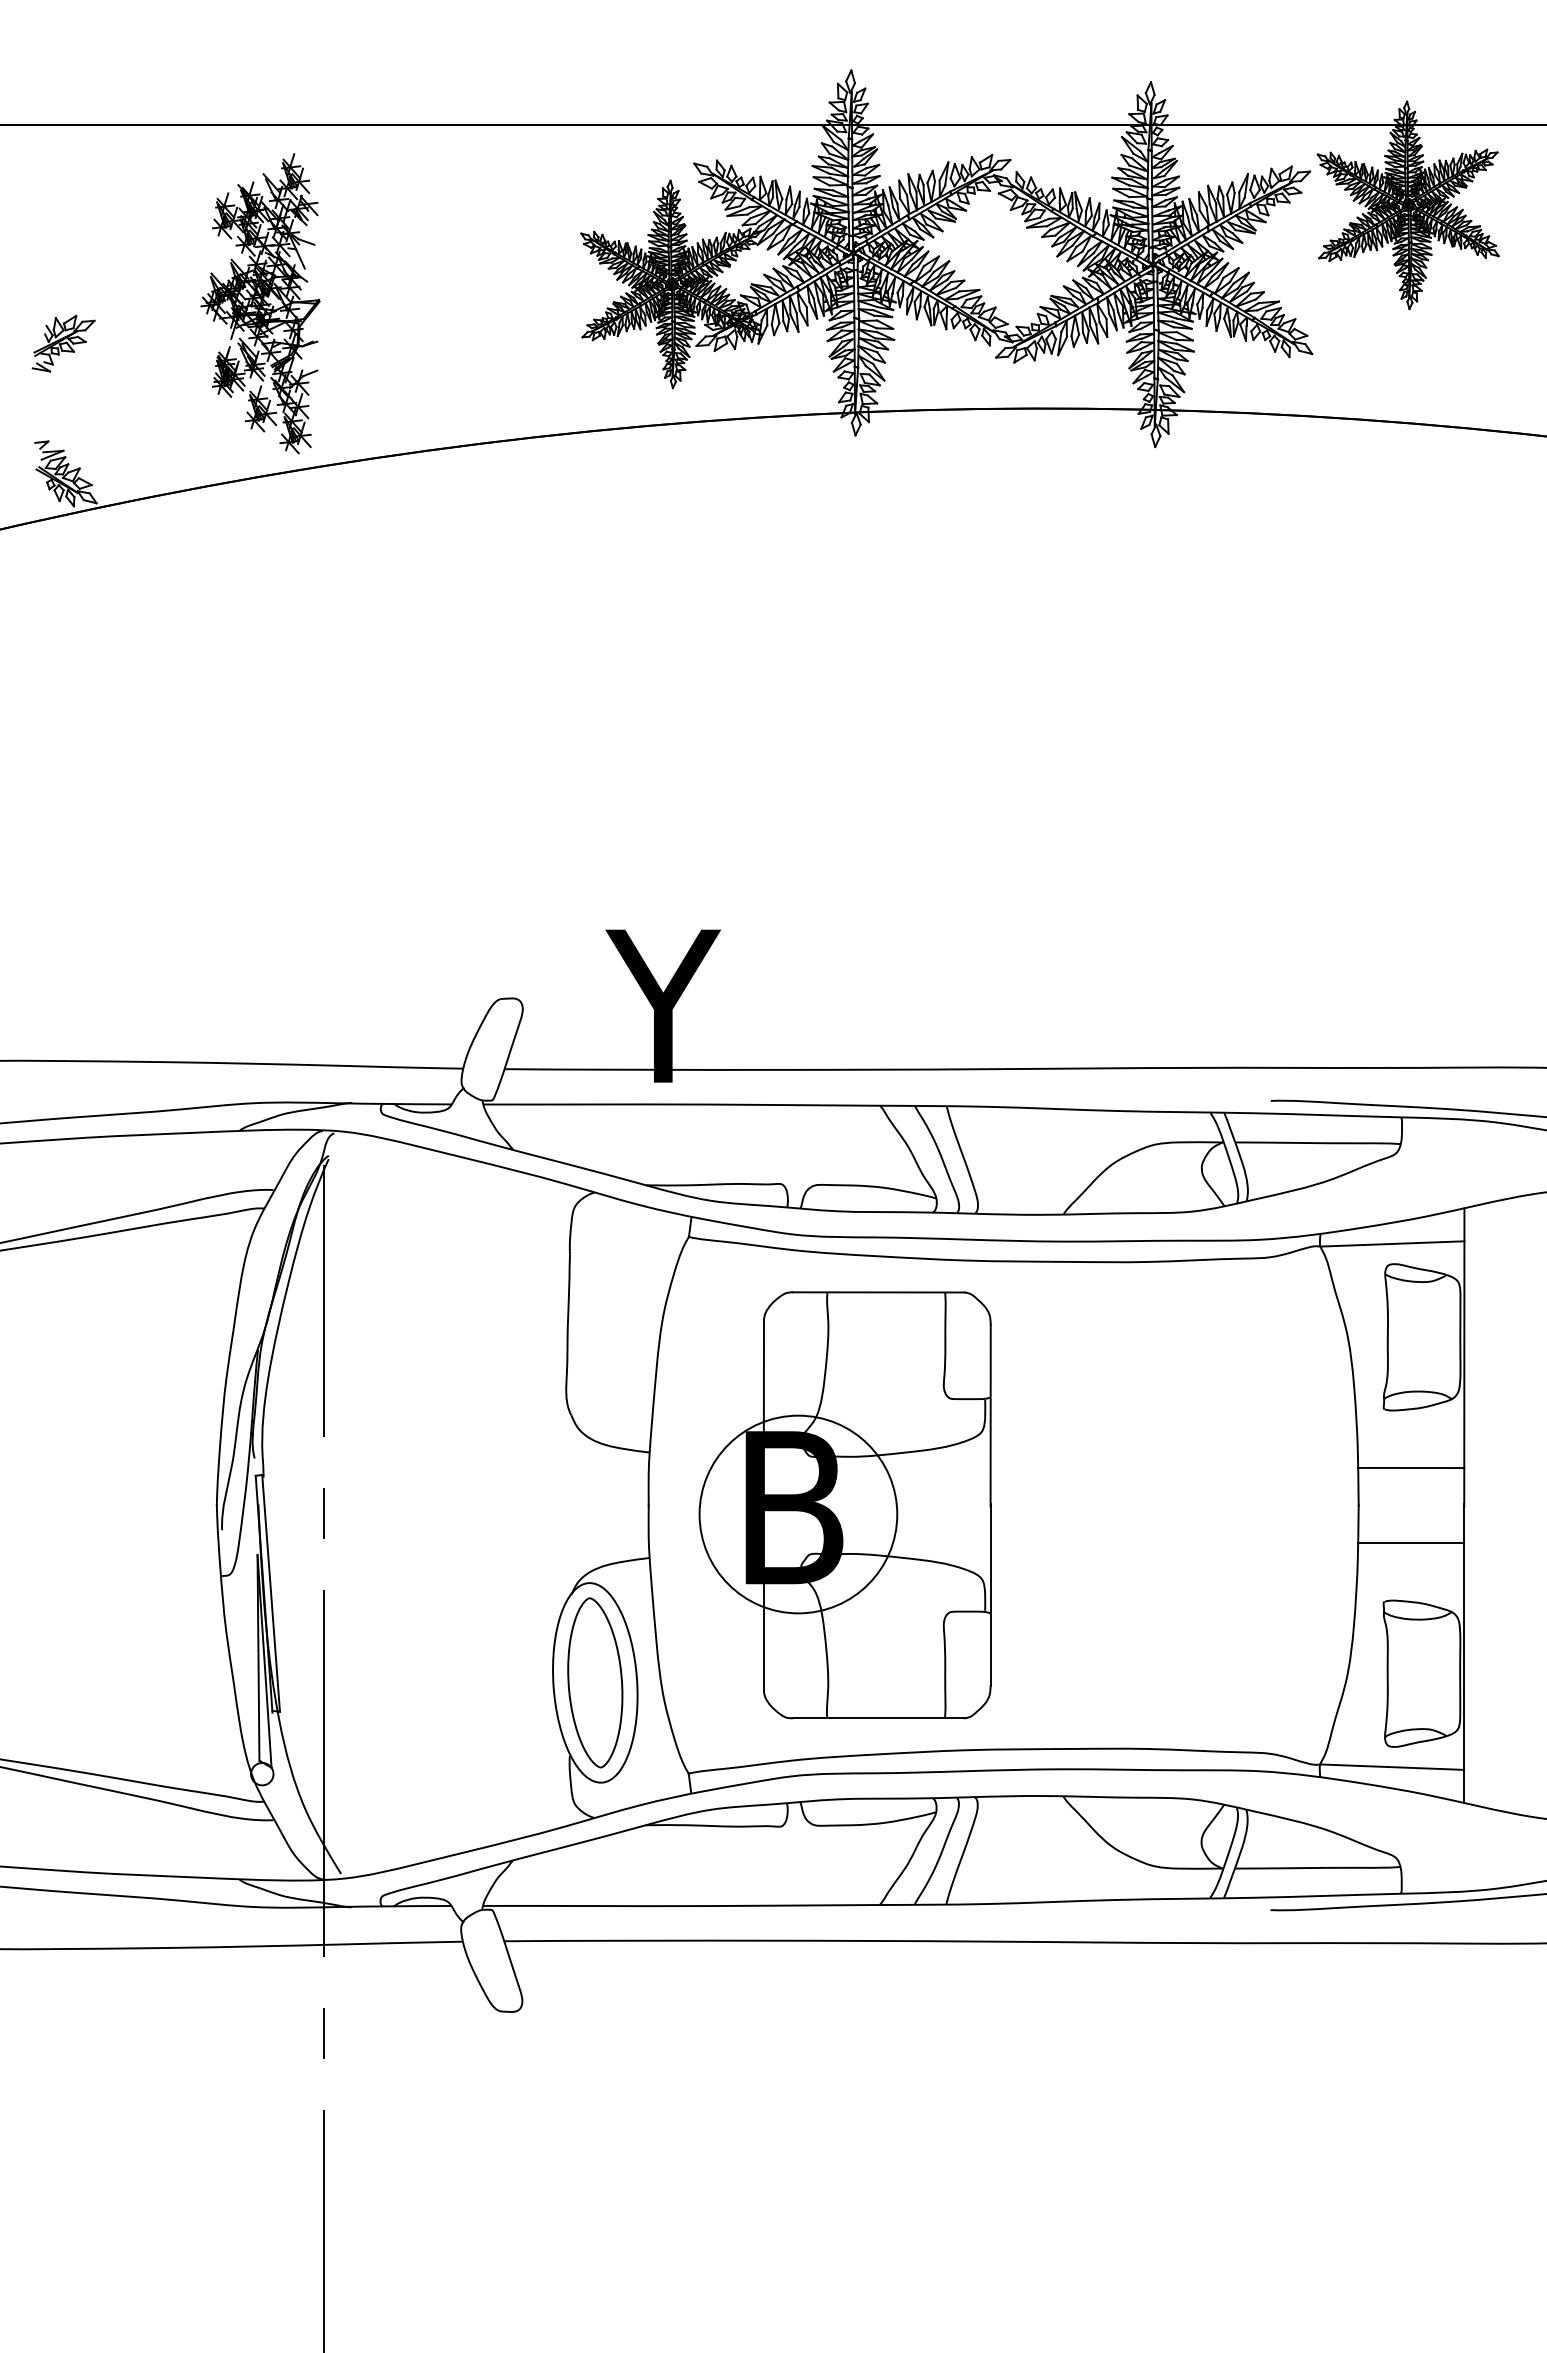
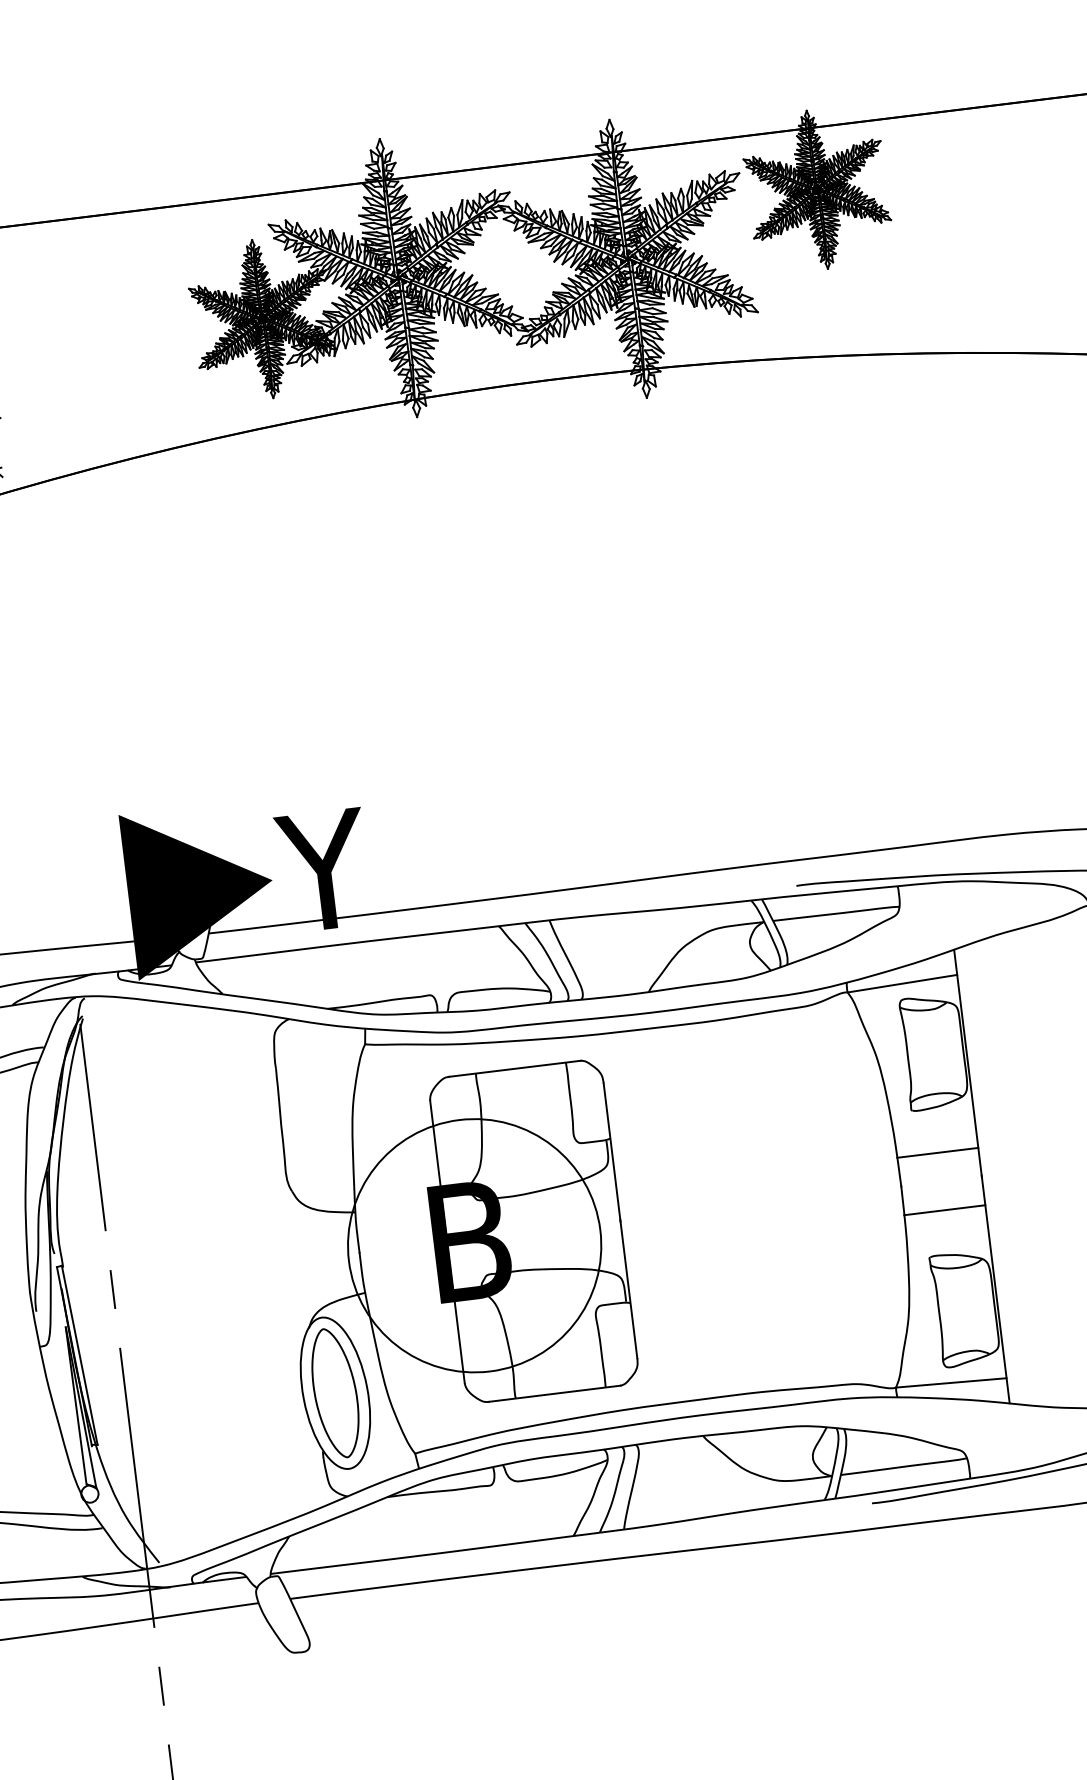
fill: (500, 1010) -> (200, 889), added
circle: (798, 1514) -> (474, 1245), size x1.67

